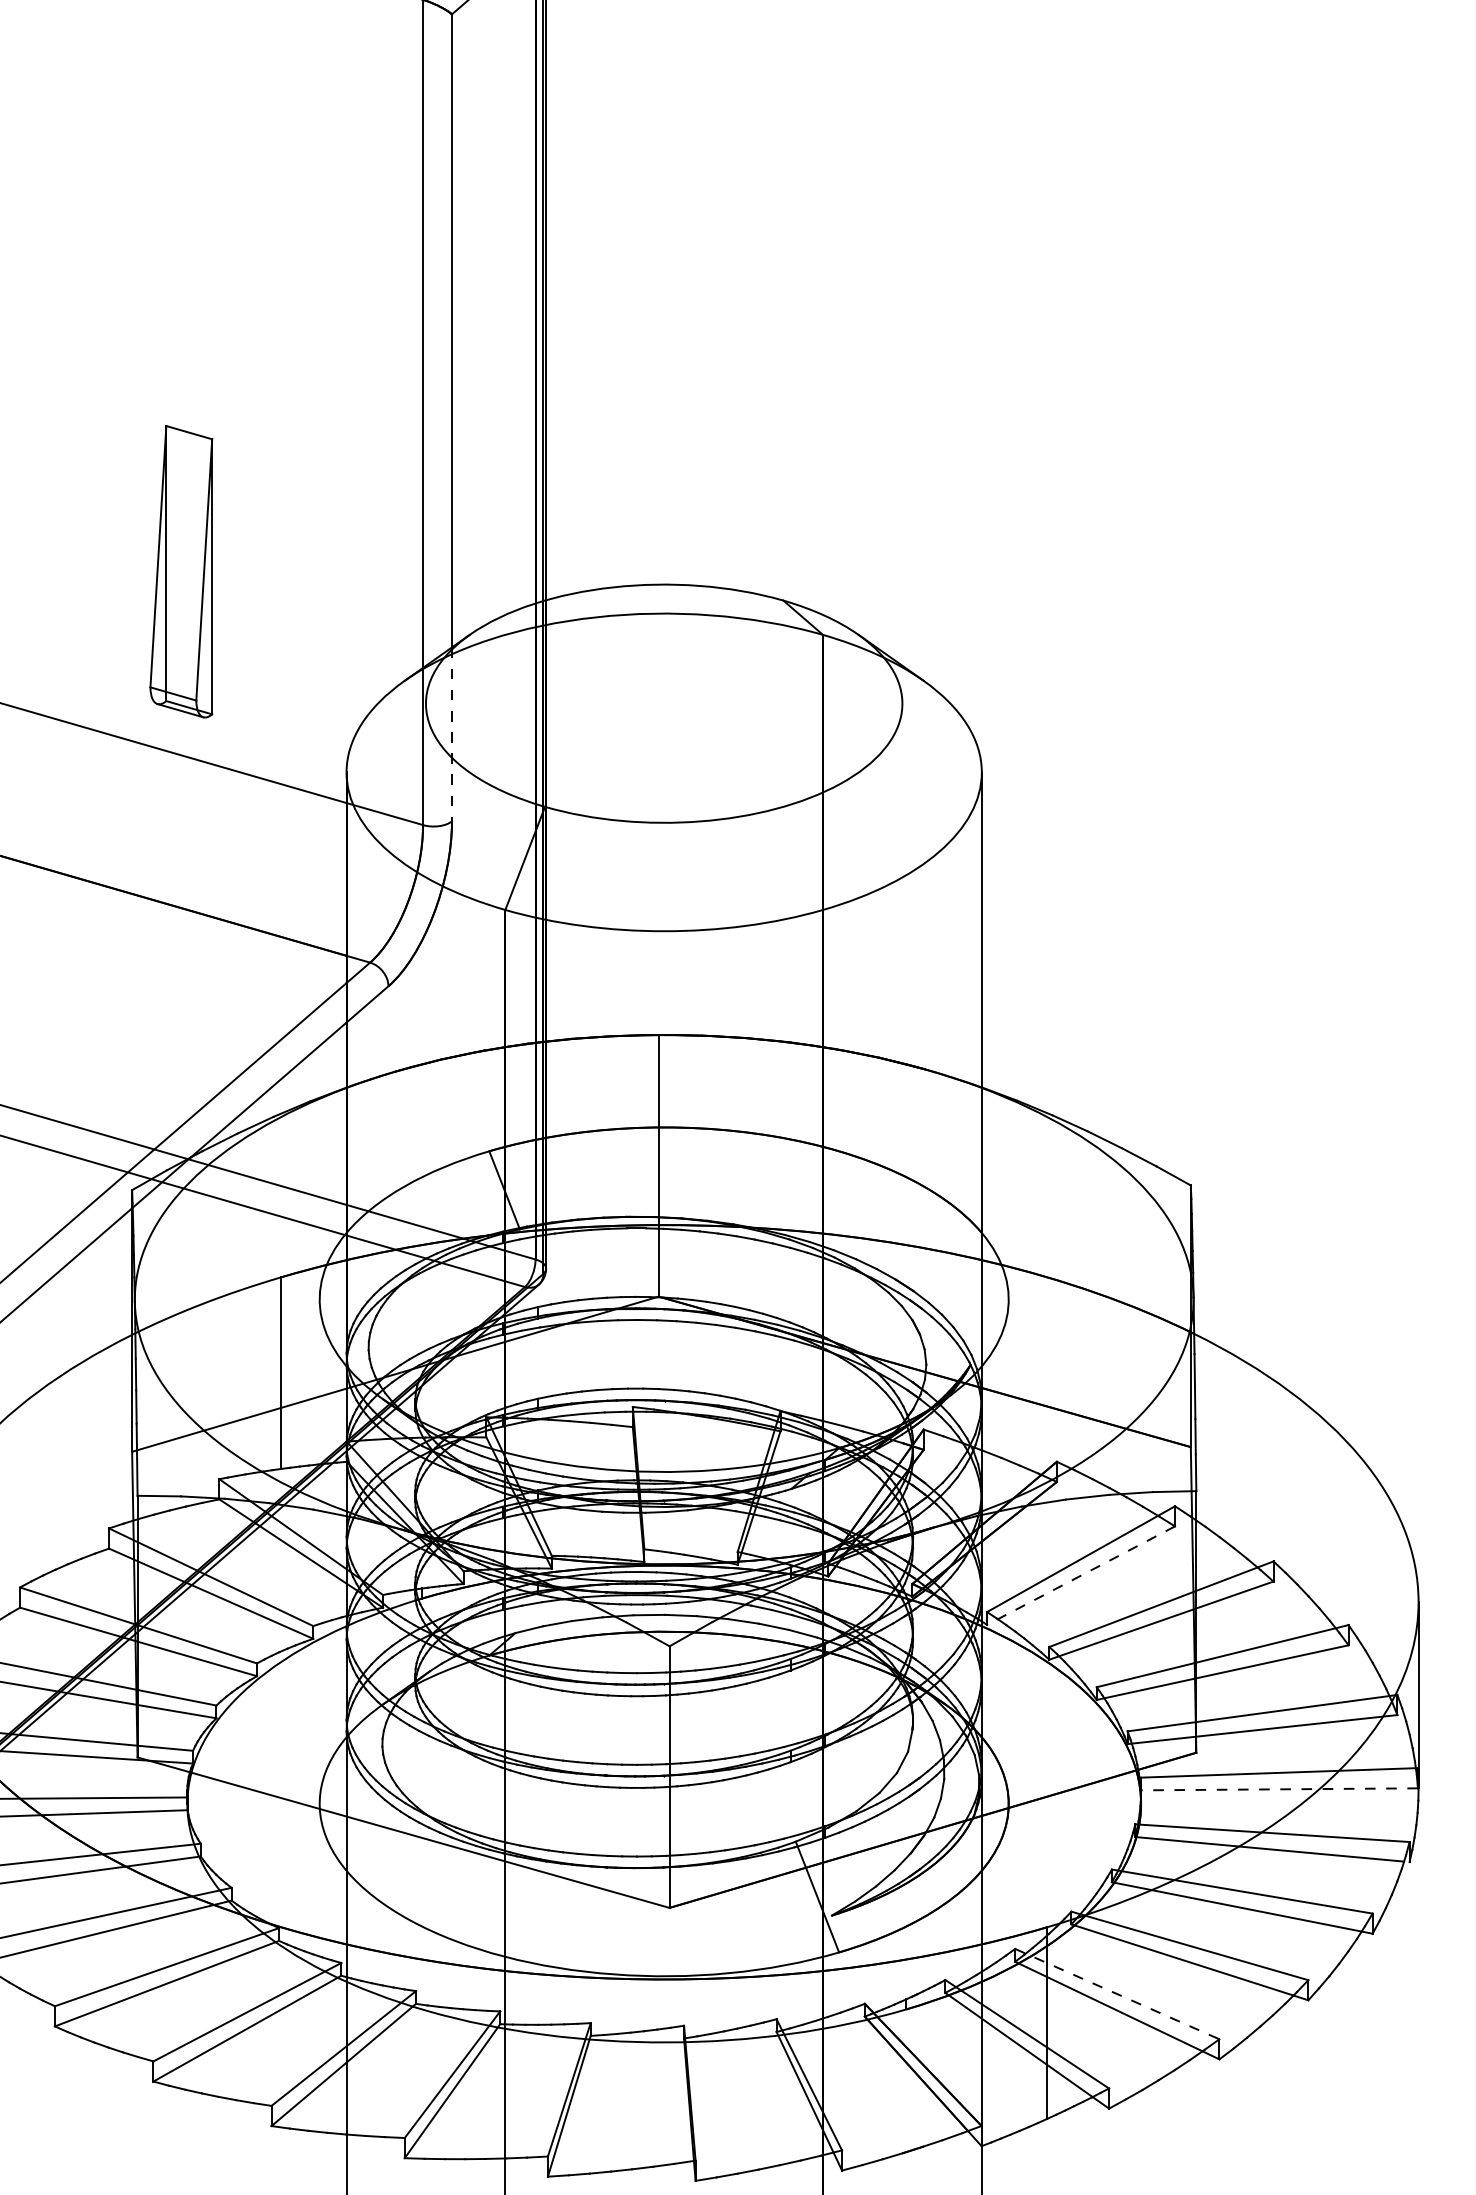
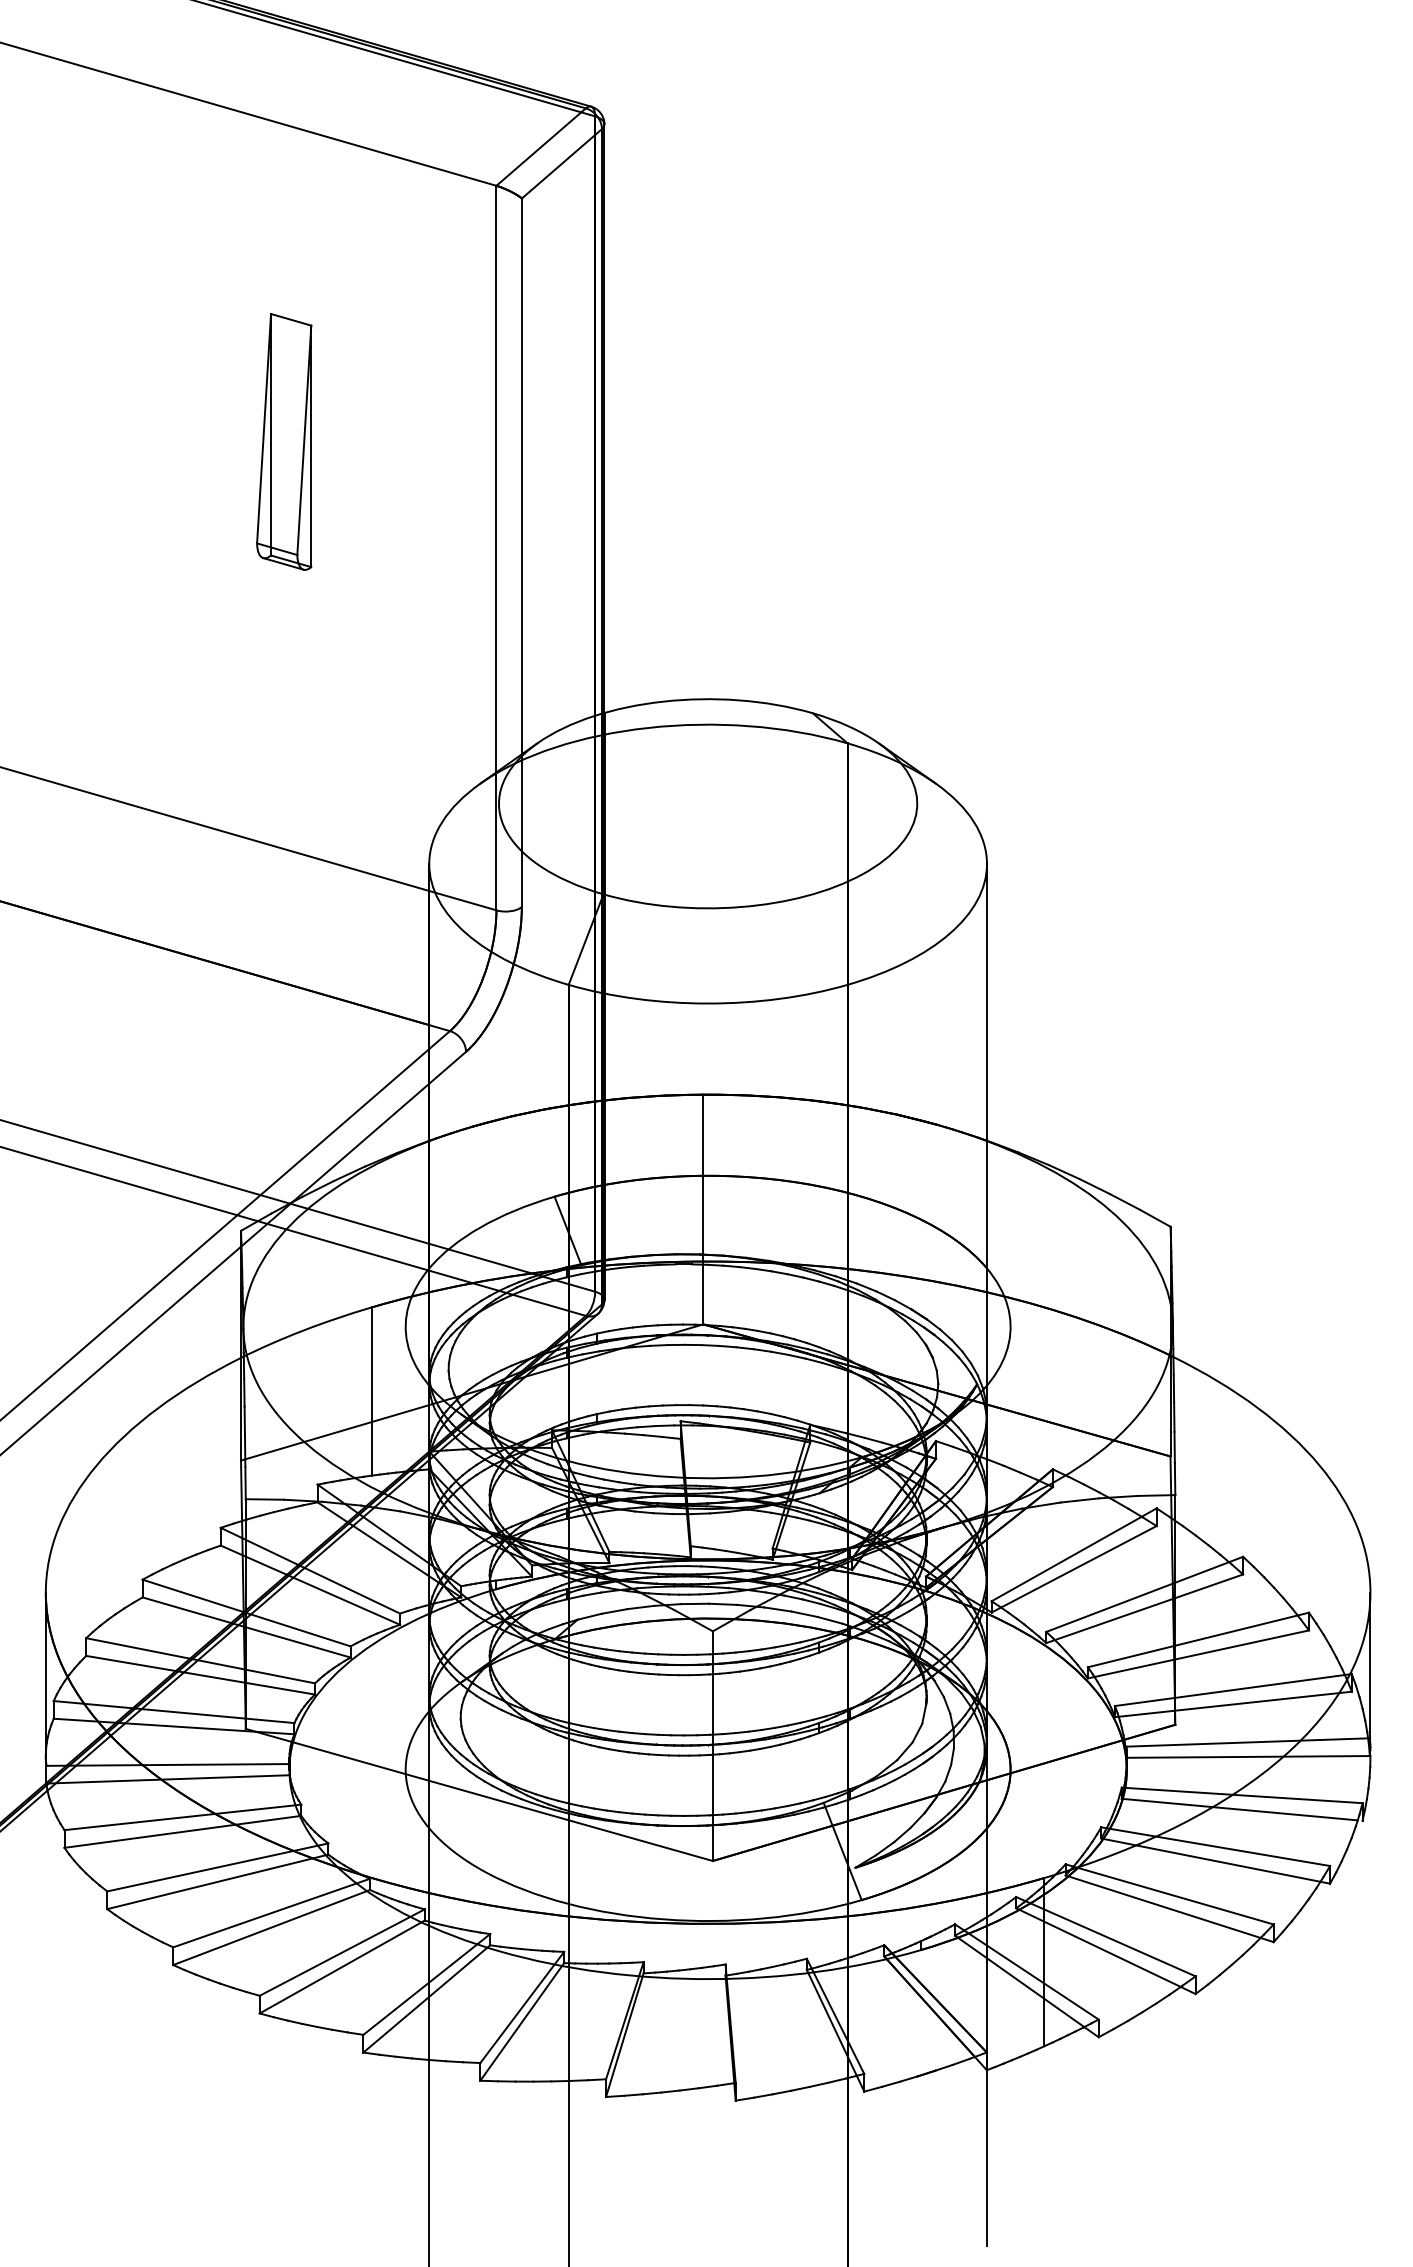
part: (181, 571) -> (284, 441), moved
line: (451, 735) -> (521, 831), dashed -> solid
line: (1080, 1575) -> (1073, 1569), dashed -> solid
line: (1279, 1788) -> (1248, 1756), dashed -> solid
line: (1117, 1993) -> (1106, 1936), dashed -> solid

